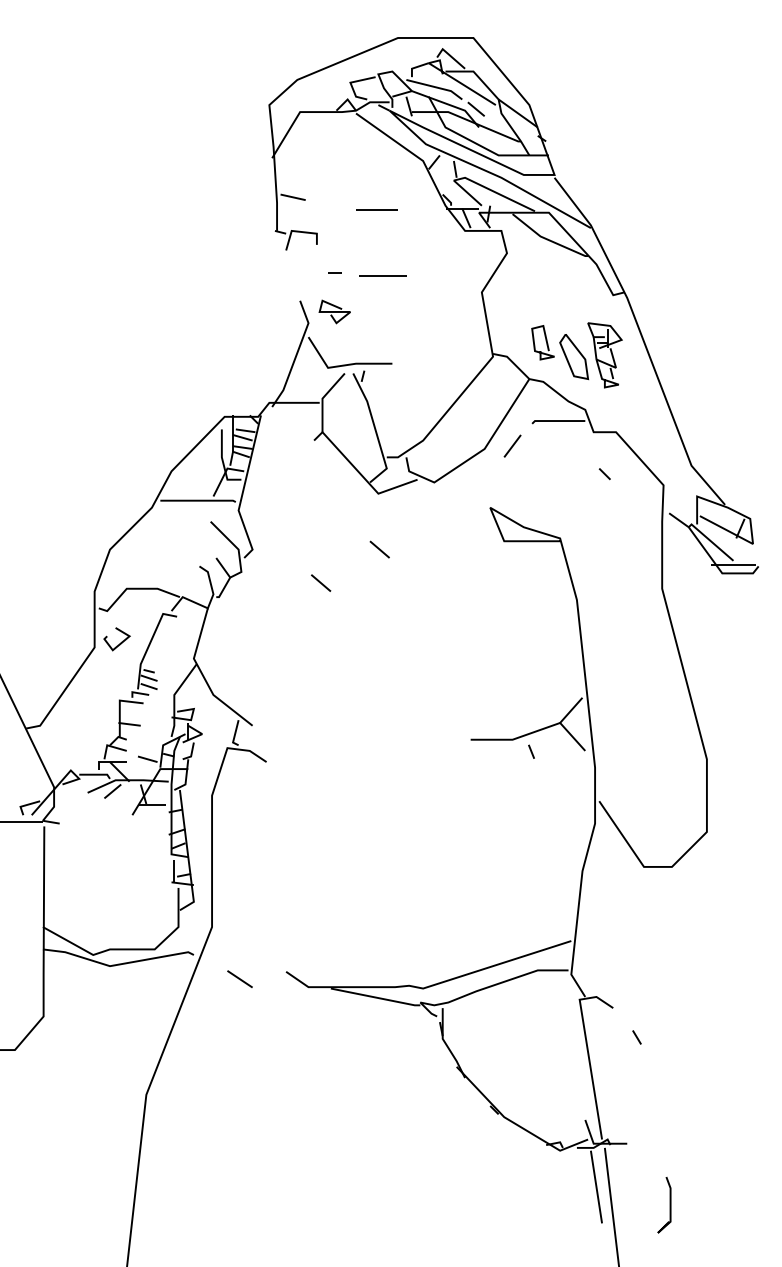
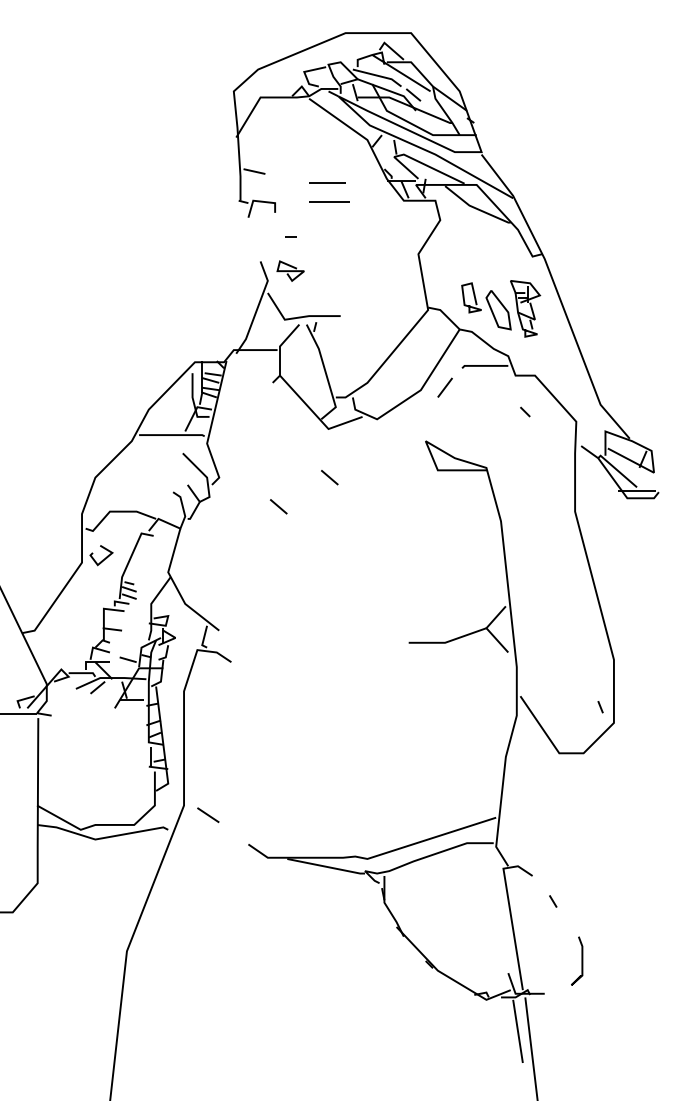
line: (382, 275) -> (329, 201), moved
line: (531, 751) -> (600, 706), moved
line: (239, 978) -> (207, 814), moved
line: (669, 1205) -> (581, 961), moved

